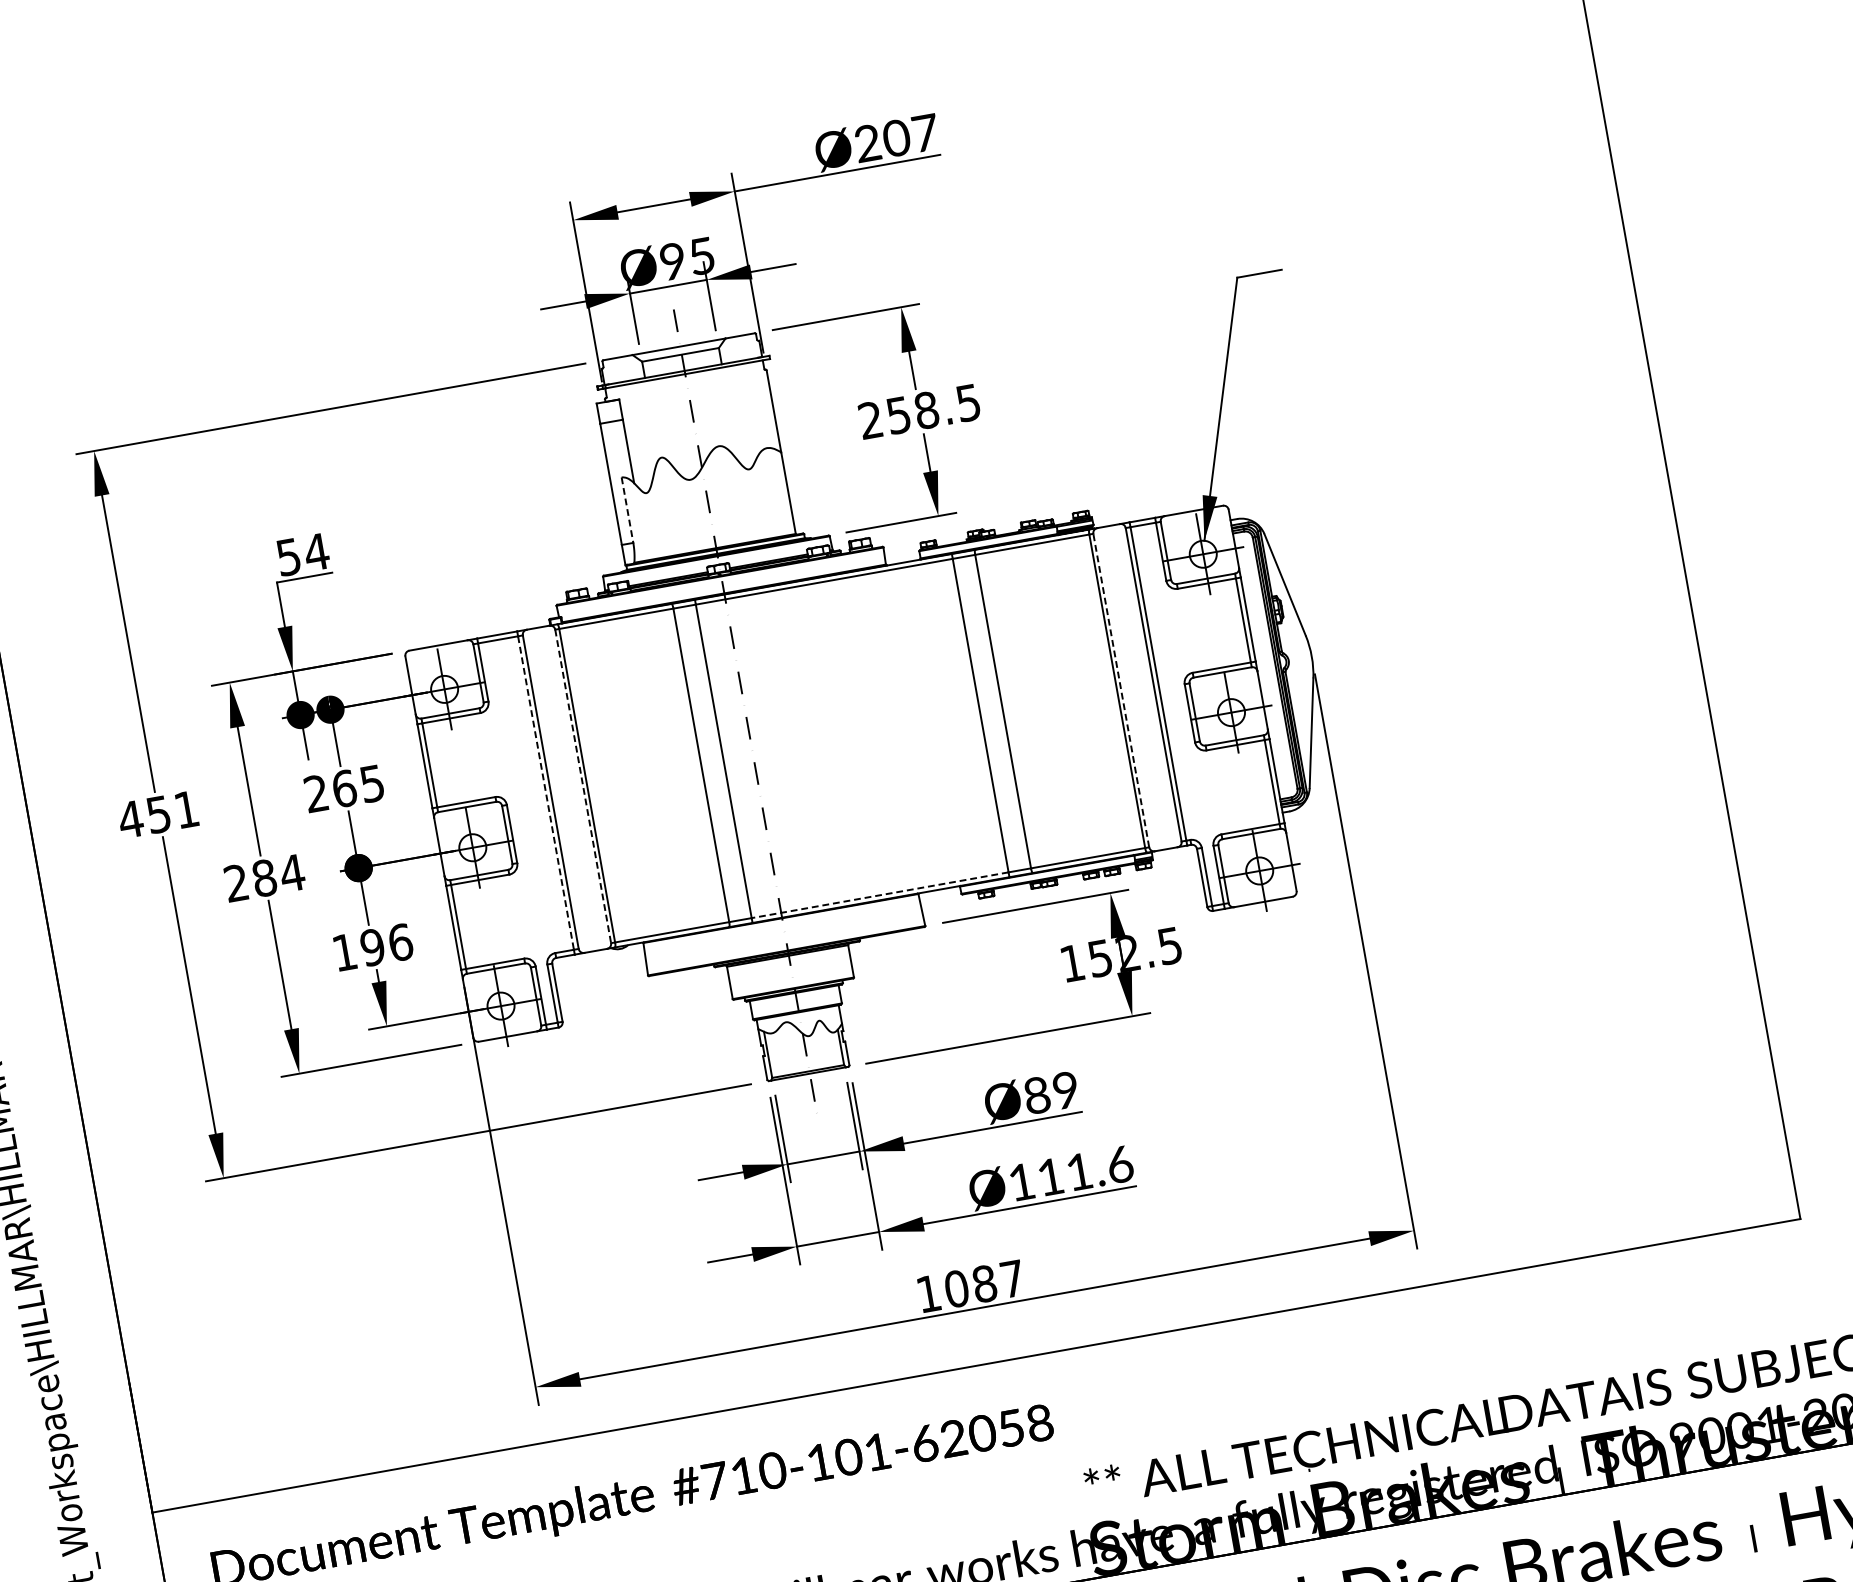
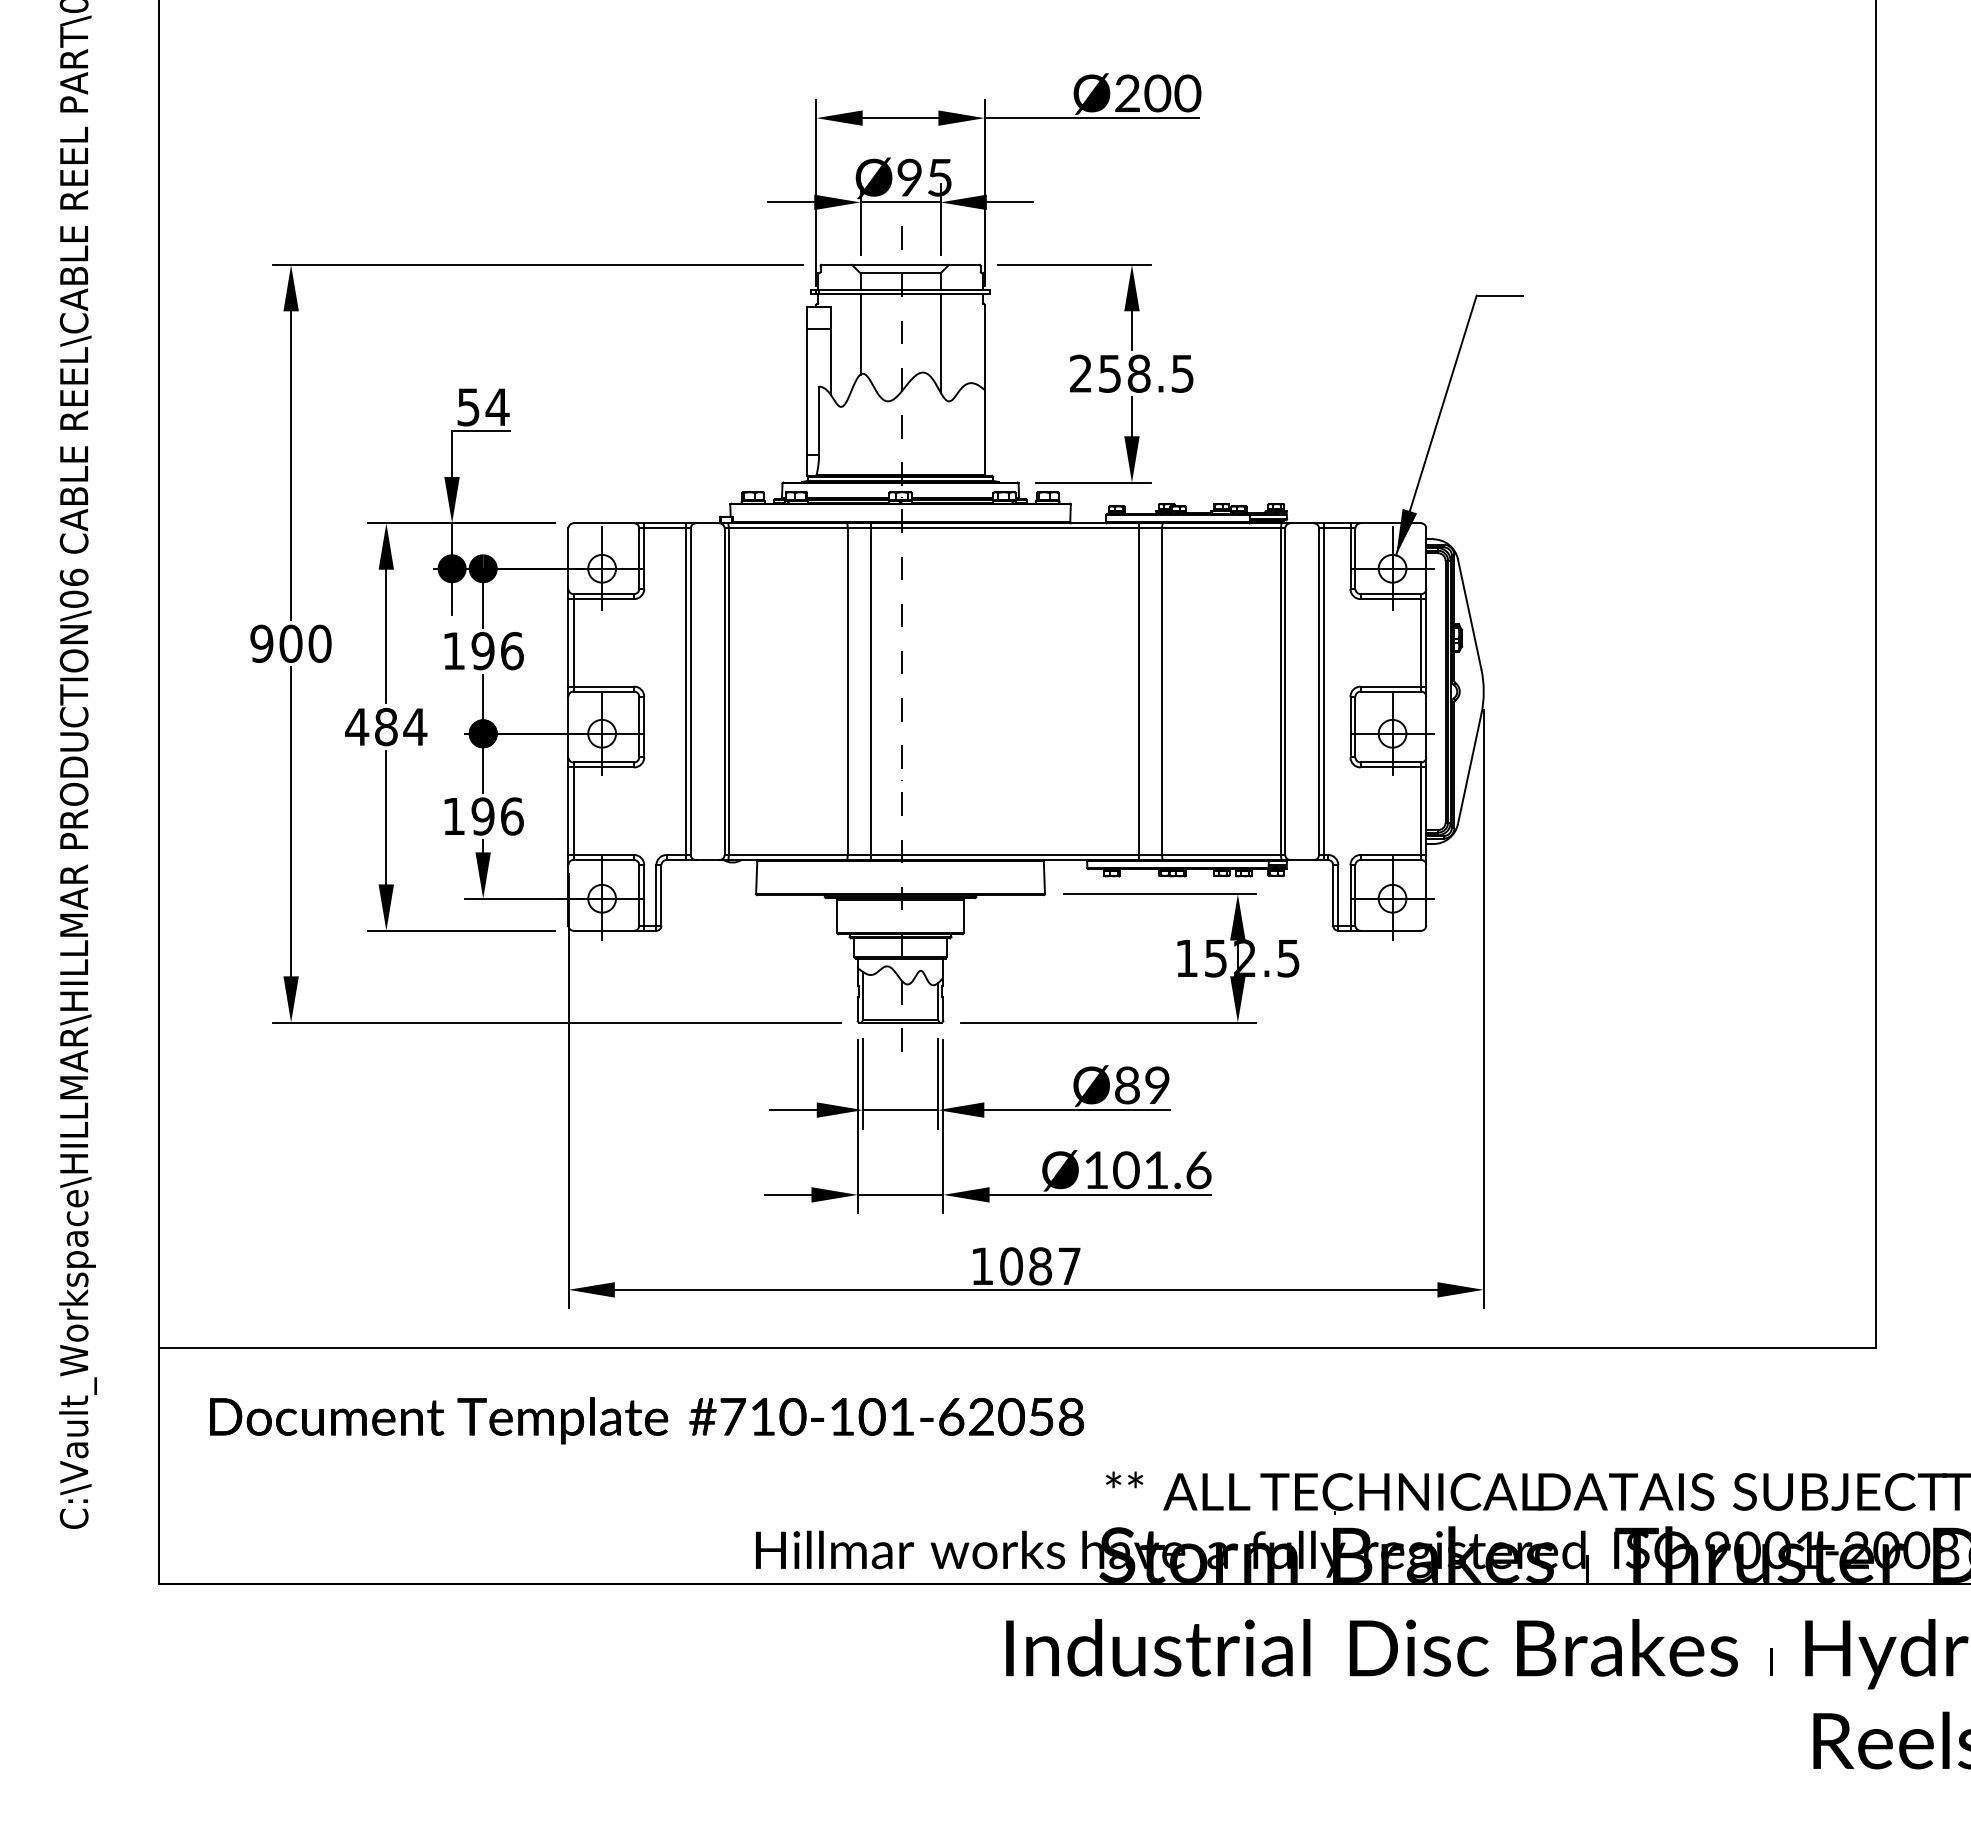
text: (925, 133) -> (1187, 93), Ø207 -> Ø200
line: (730, 414) -> (940, 342), added
line: (652, 419) -> (860, 333), added
line: (628, 510) -> (819, 421), dashed -> solid
line: (1121, 690) -> (1285, 691), dashed -> solid
line: (583, 787) -> (724, 692), dashed -> solid
text: (344, 789) -> (483, 651), 265 -> 196
line: (545, 793) -> (685, 692), dashed -> solid
text: (158, 814) -> (290, 643), 451 -> 900
text: (236, 882) -> (357, 726), 284 -> 484
line: (879, 895) -> (1004, 855), dashed -> solid
text: (1050, 1177) -> (1126, 1170), Ø111.6 -> Ø101.6

